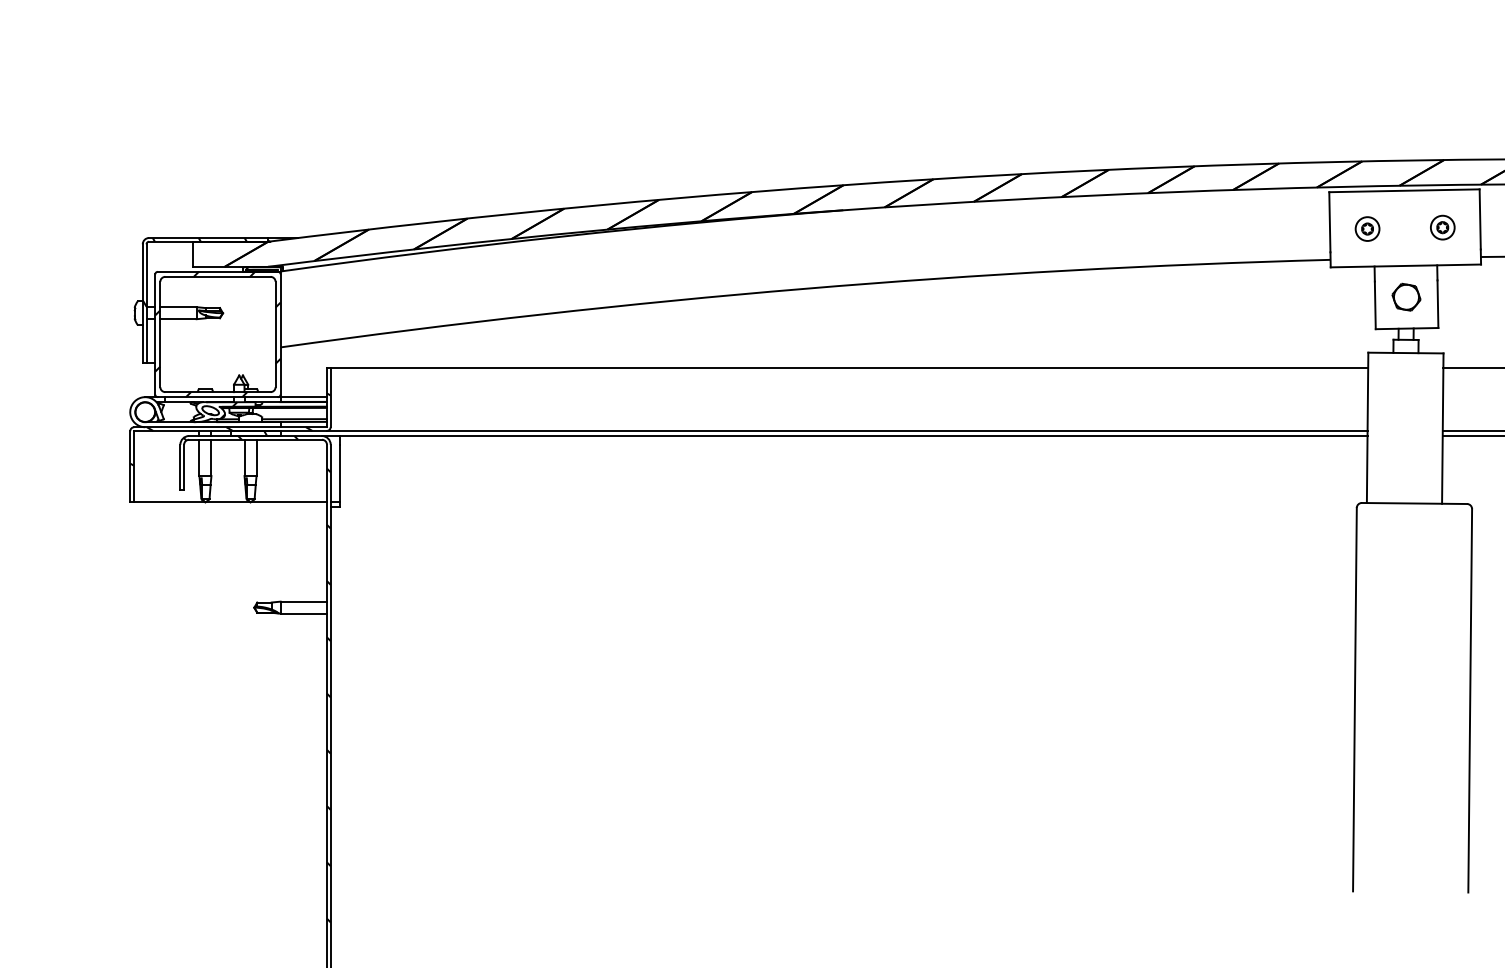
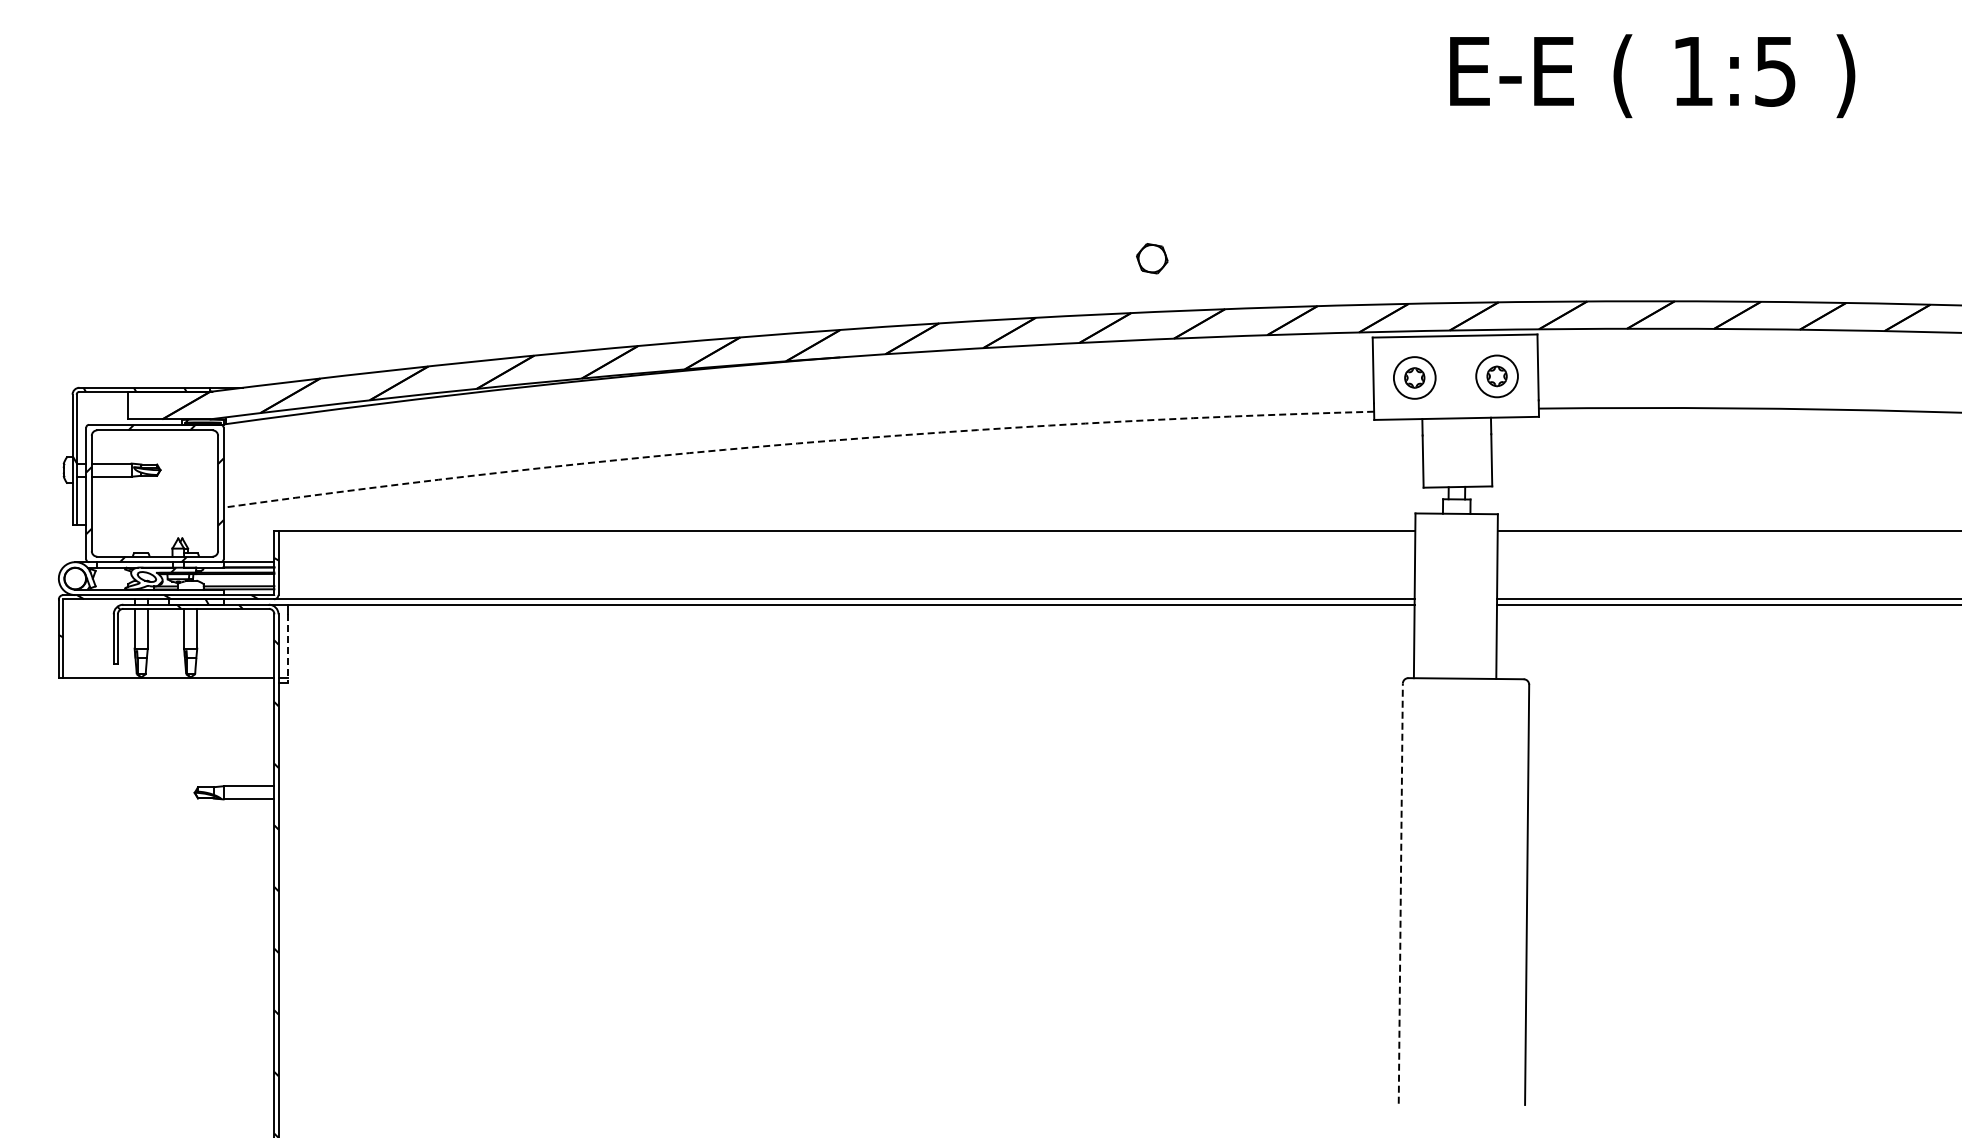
part: (1442, 227) -> (1496, 376), size x1.6
part: (1367, 228) -> (1414, 377), size x1.6
arc: (804, 288) -> (797, 443), solid -> dashed
part: (1406, 297) -> (1152, 258), moved
line: (339, 476) -> (288, 649), solid -> dashed
line: (1354, 699) -> (1400, 893), solid -> dashed

